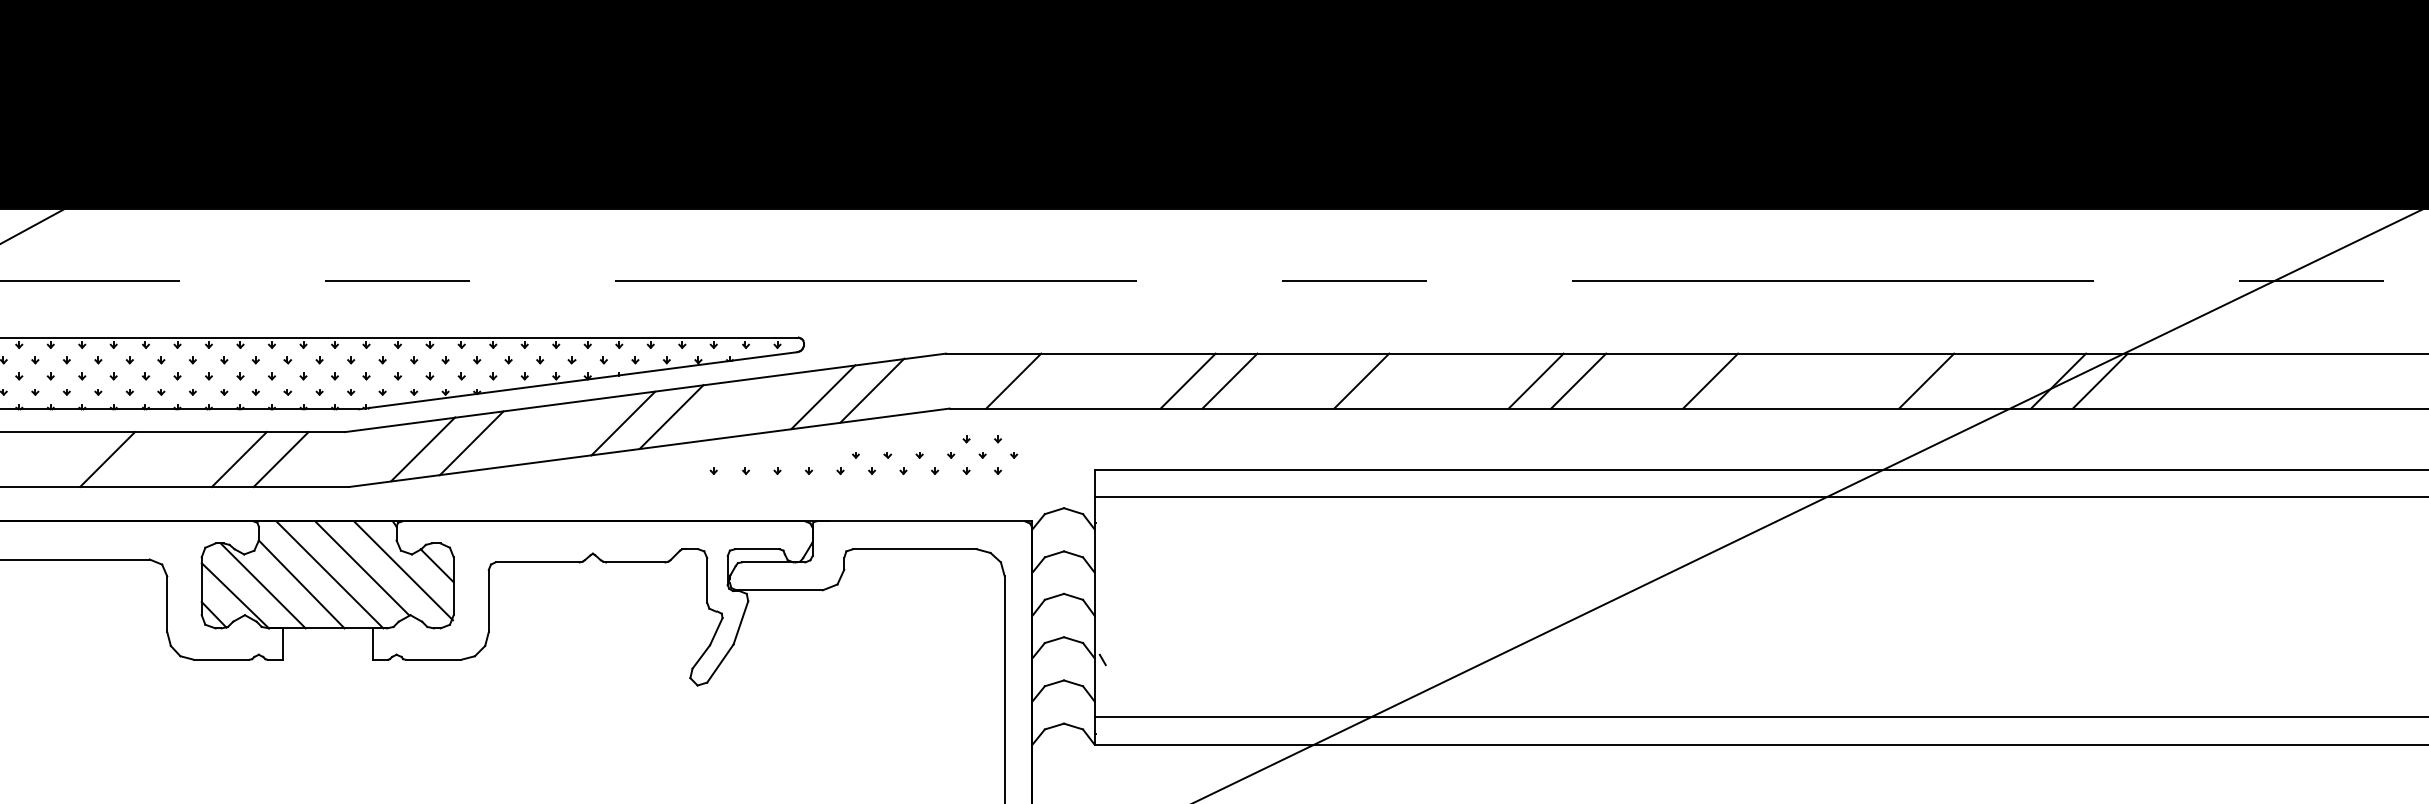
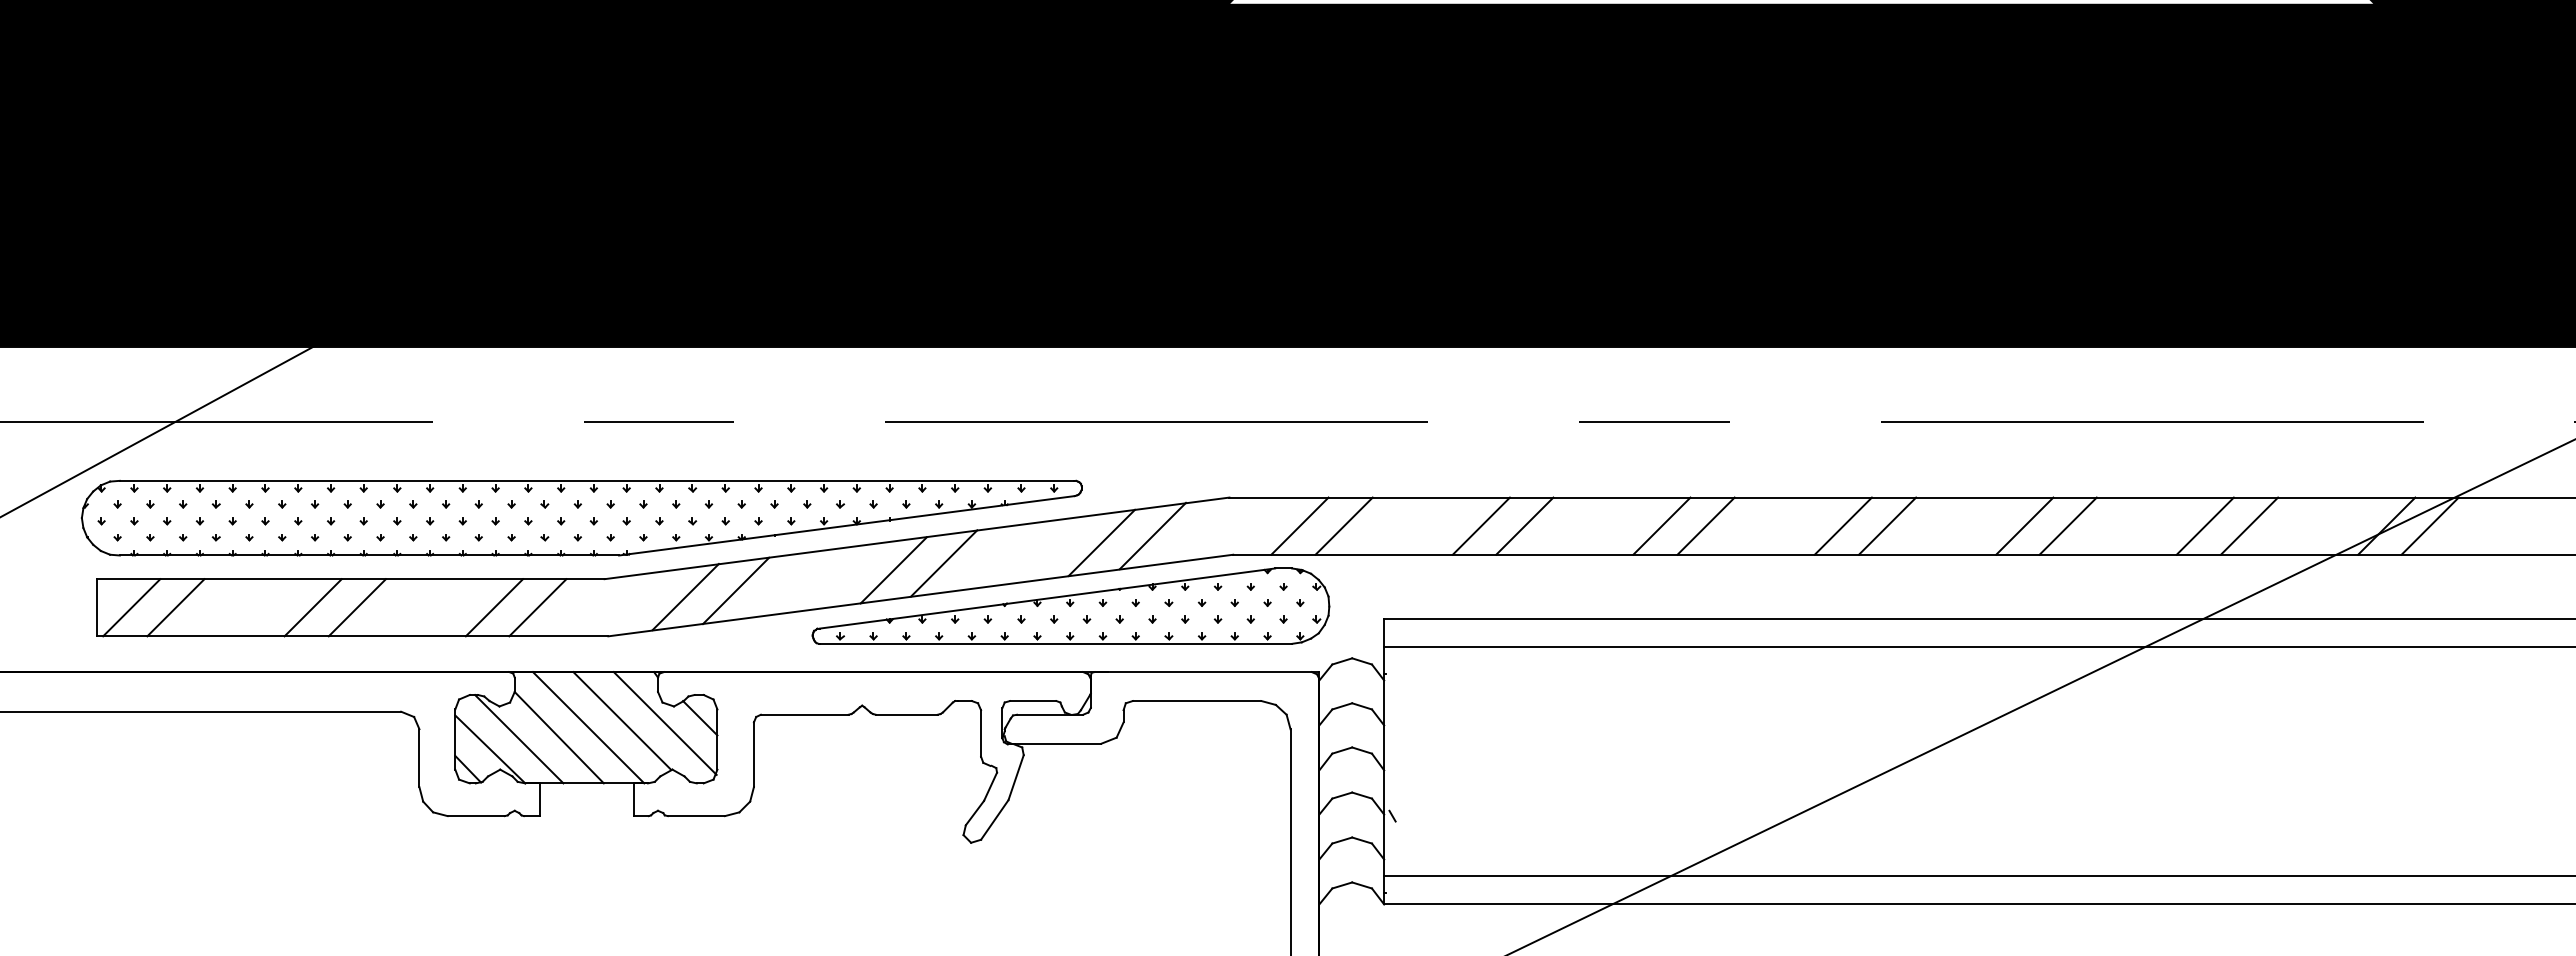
line: (1055, 380) -> (1343, 525), added
line: (1403, 380) -> (1705, 525), added
line: (1751, 380) -> (2067, 525), added
line: (1883, 380) -> (2204, 525), added
part: (793, 457) -> (1070, 605), added
line: (64, 459) -> (312, 607), added

